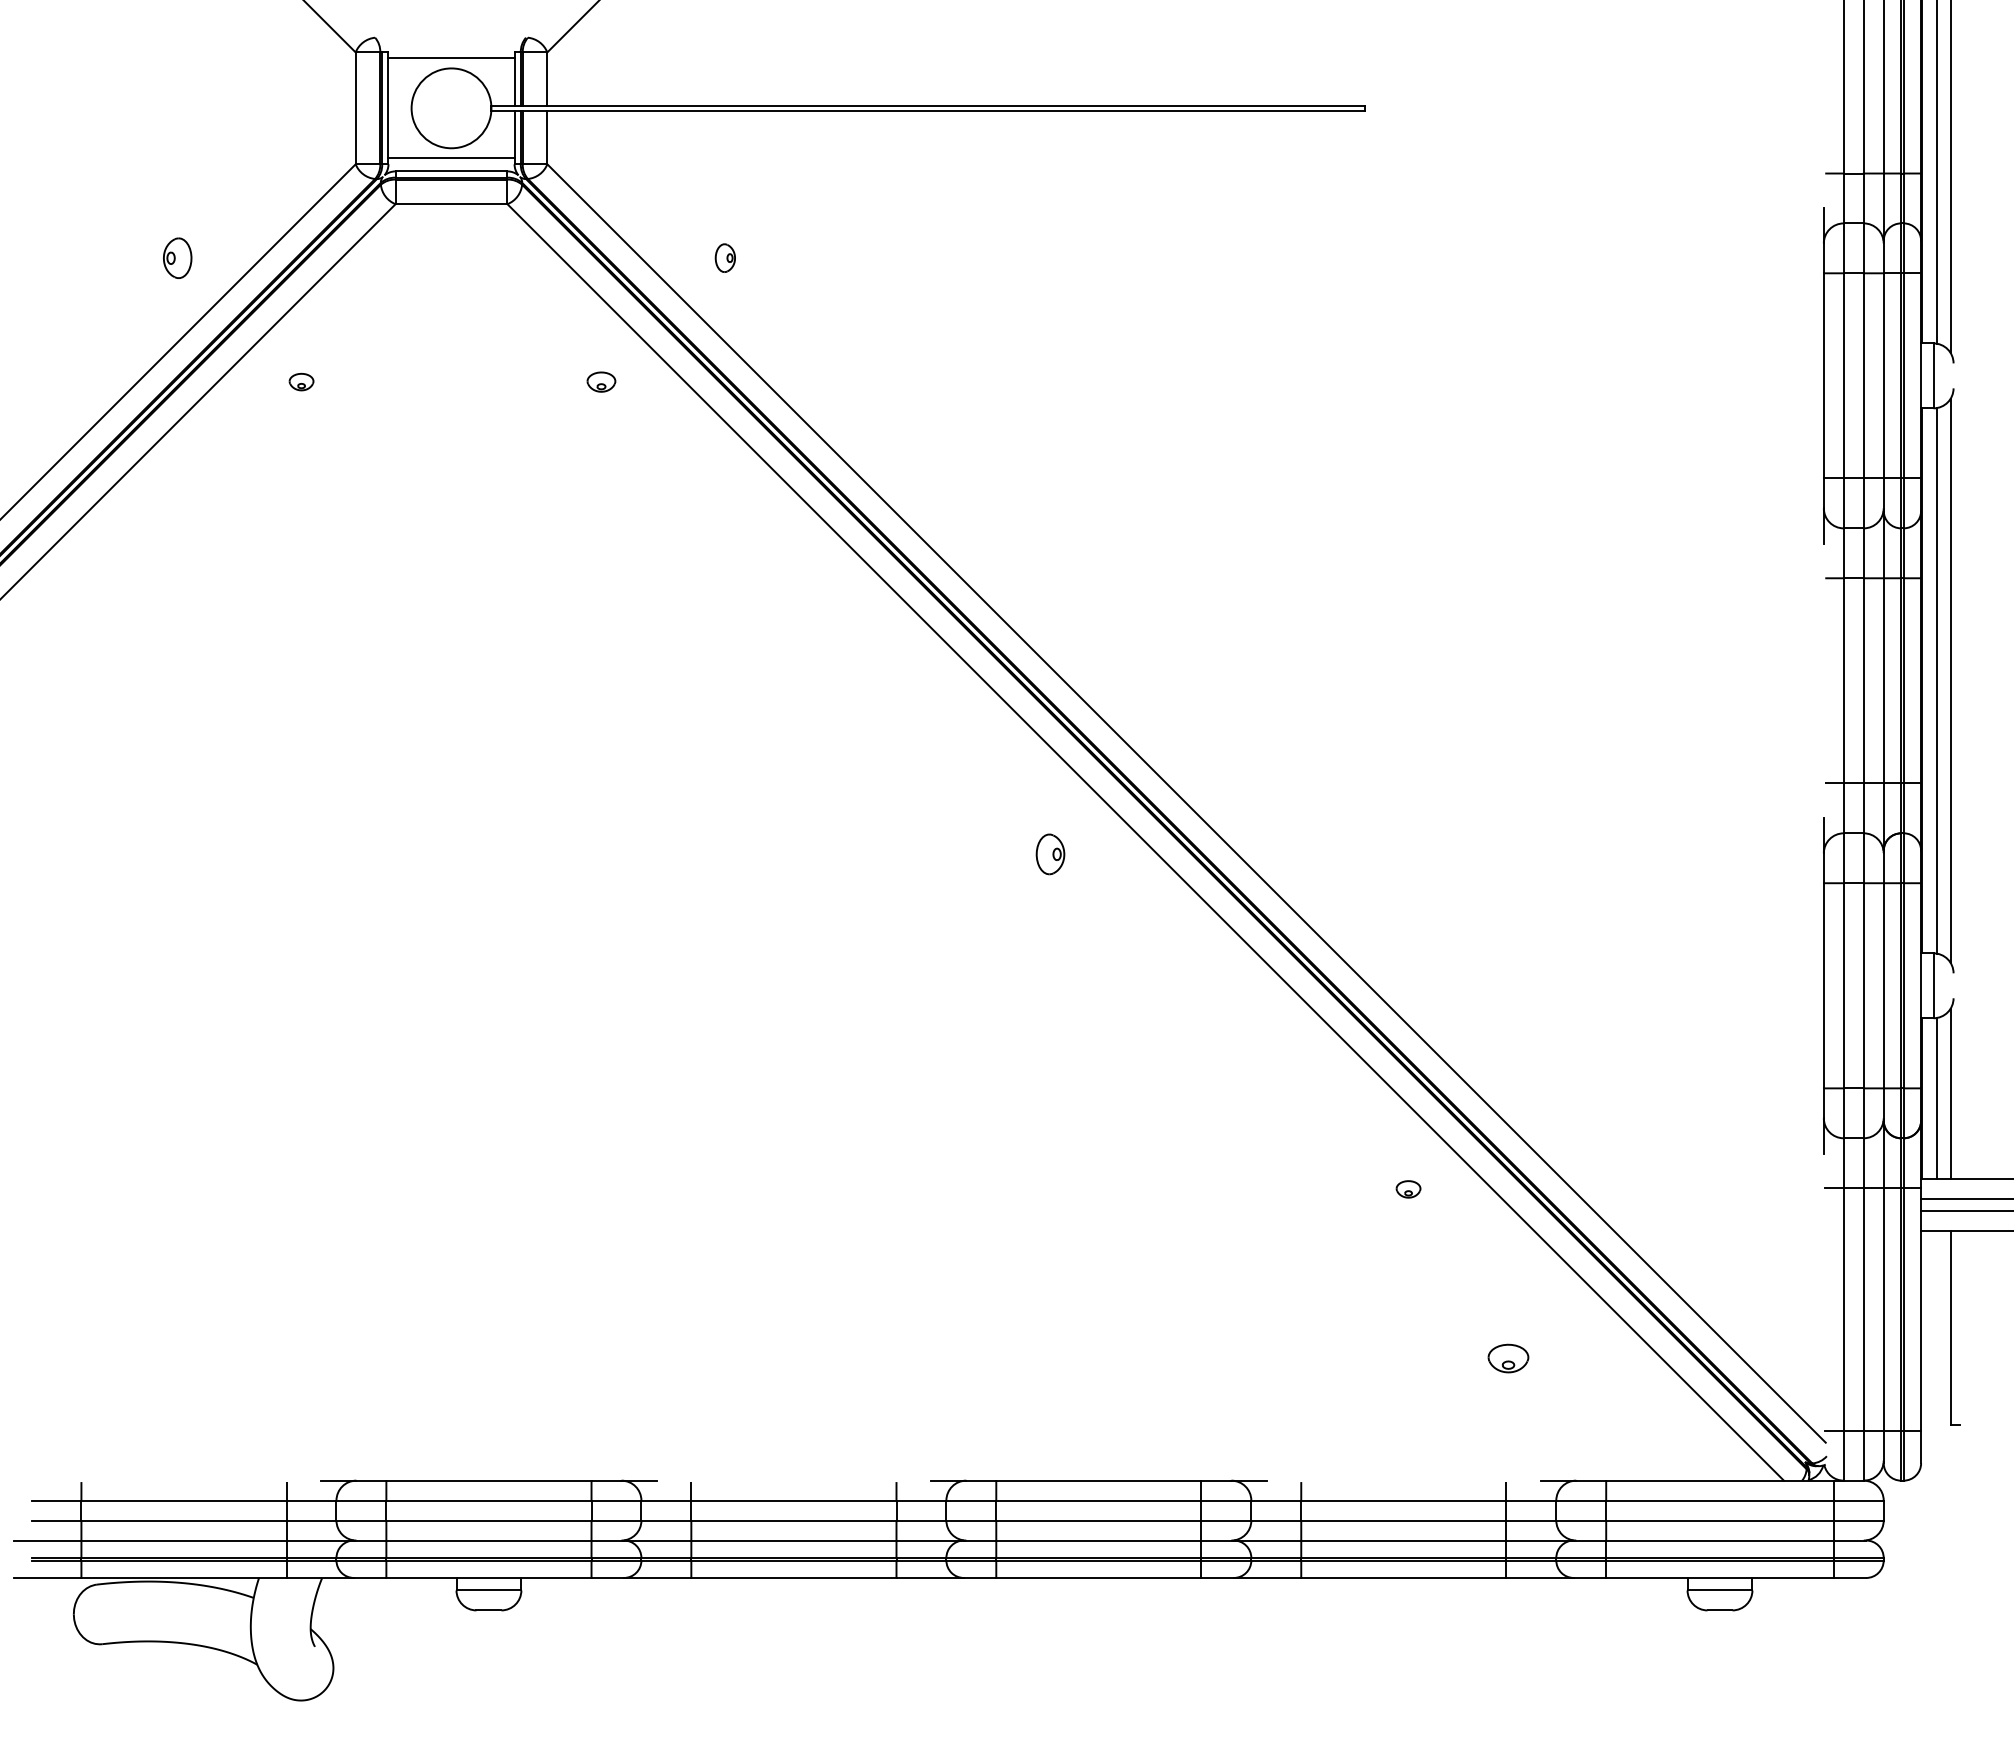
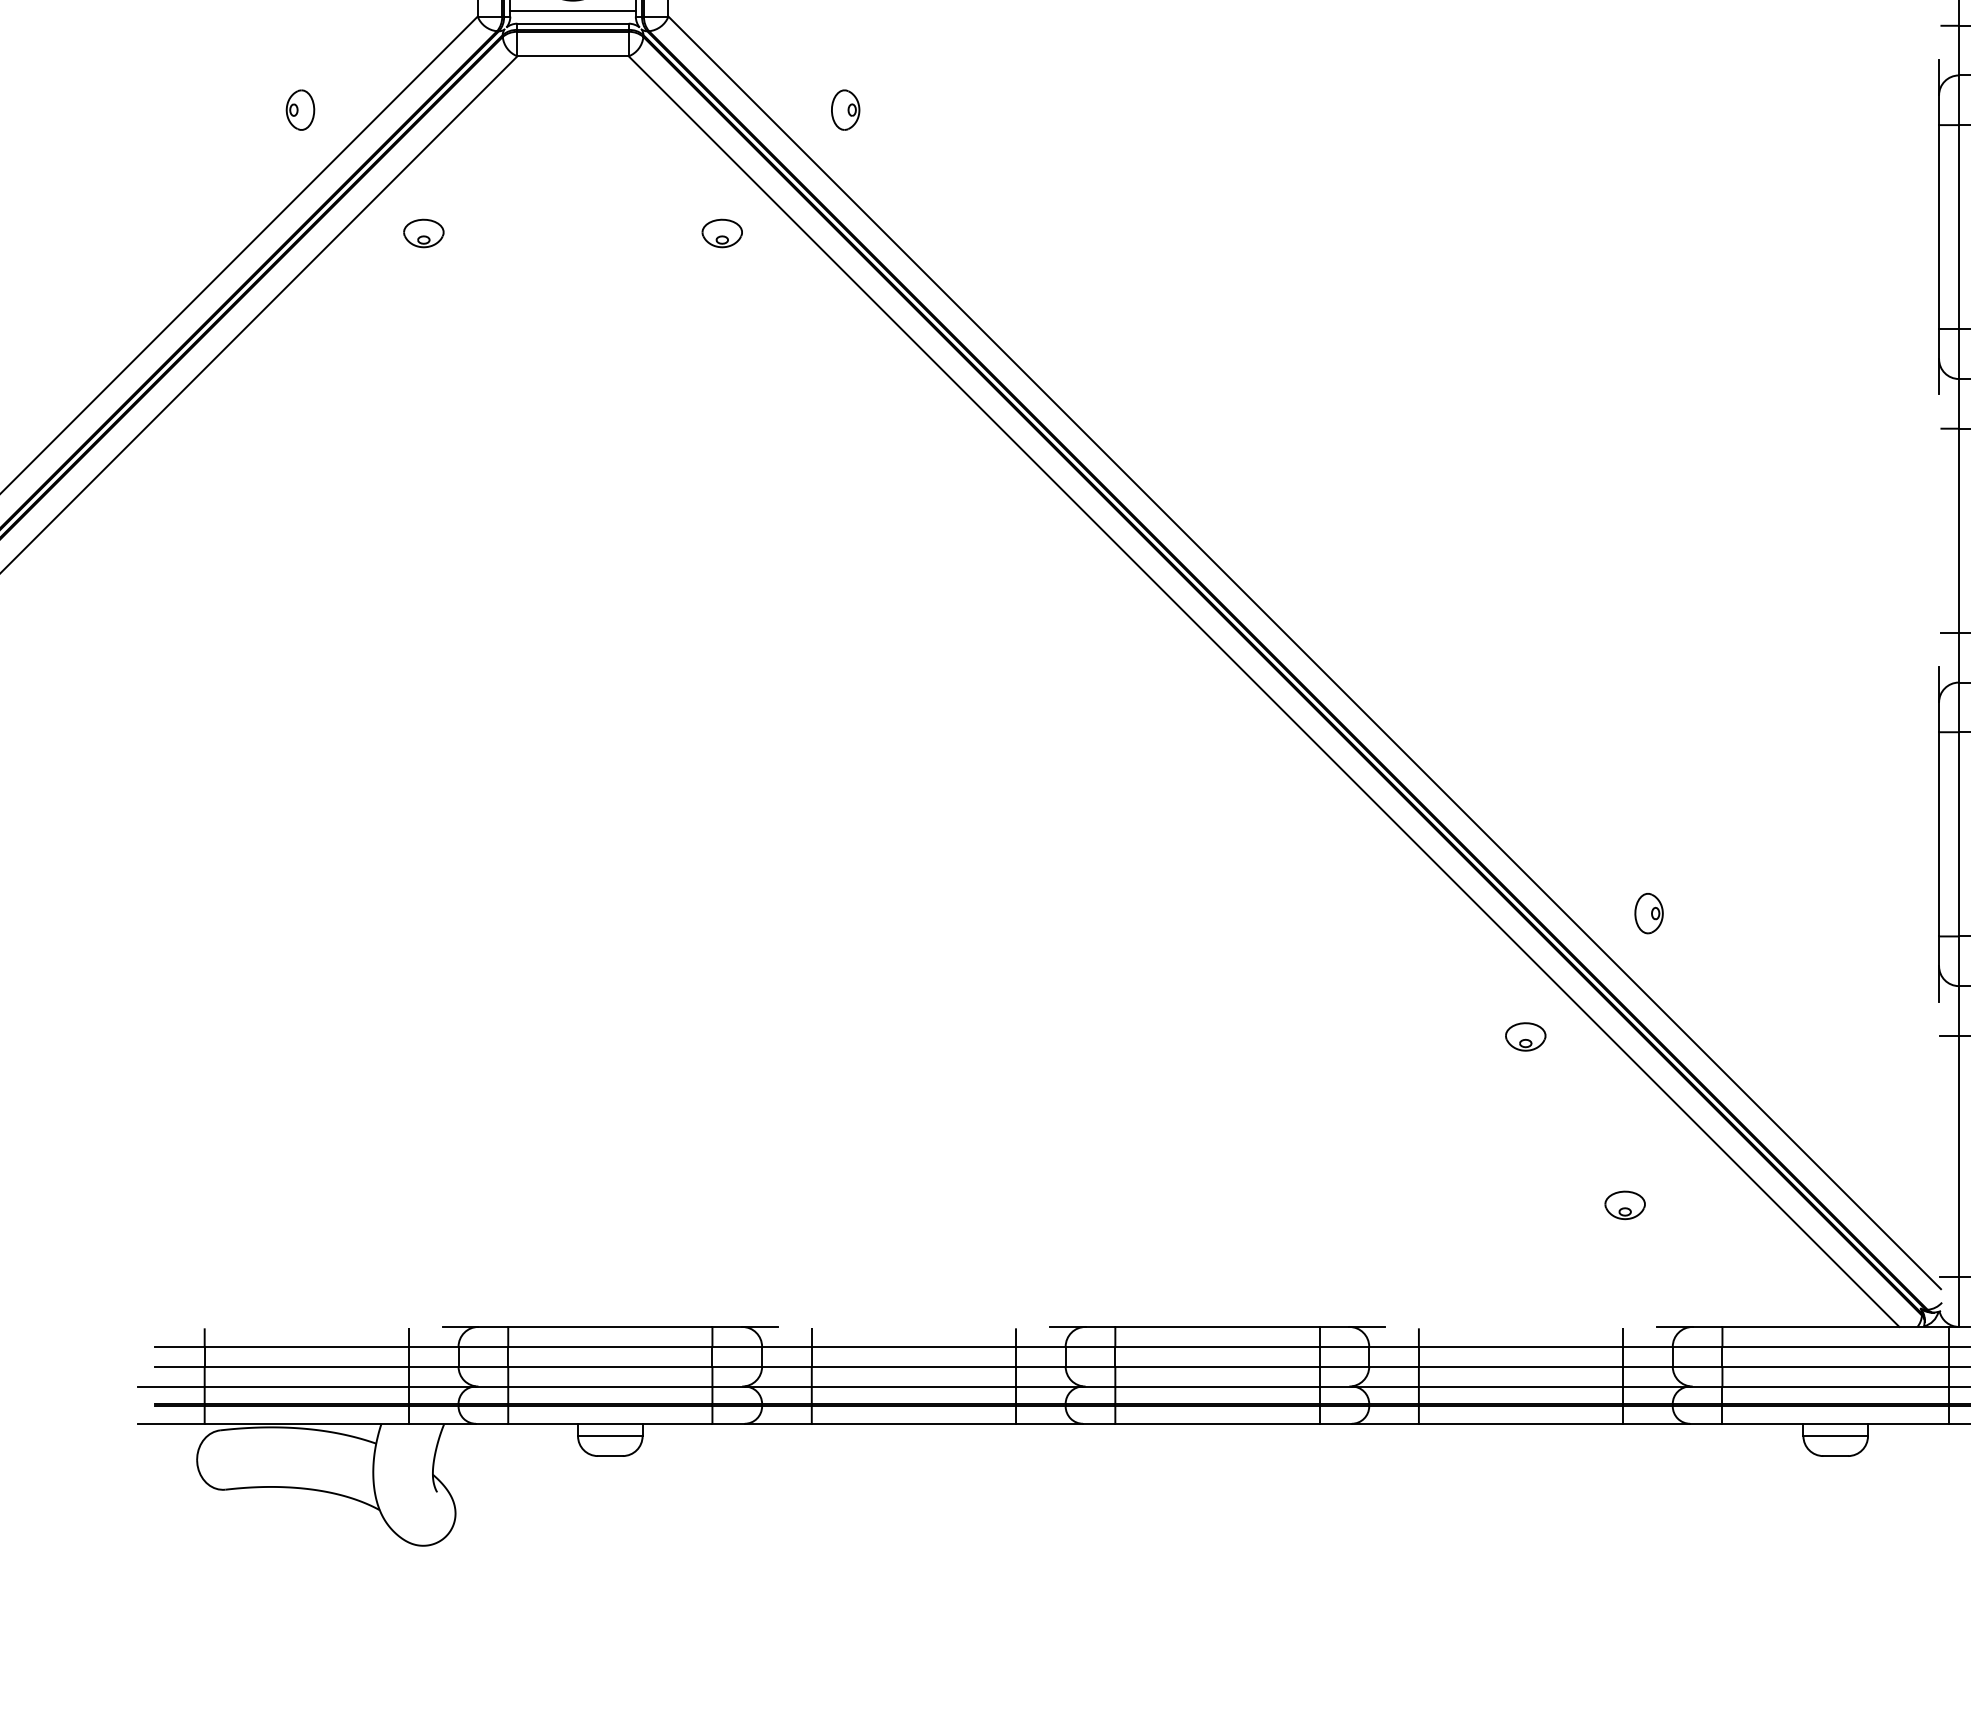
part: (725, 257) -> (845, 109), size x1.43
part: (301, 381) -> (423, 232), size x1.67
part: (601, 381) -> (722, 232), size x1.43
part: (1050, 854) -> (1649, 913), moved
part: (1408, 1189) -> (1525, 1037), size x1.67

